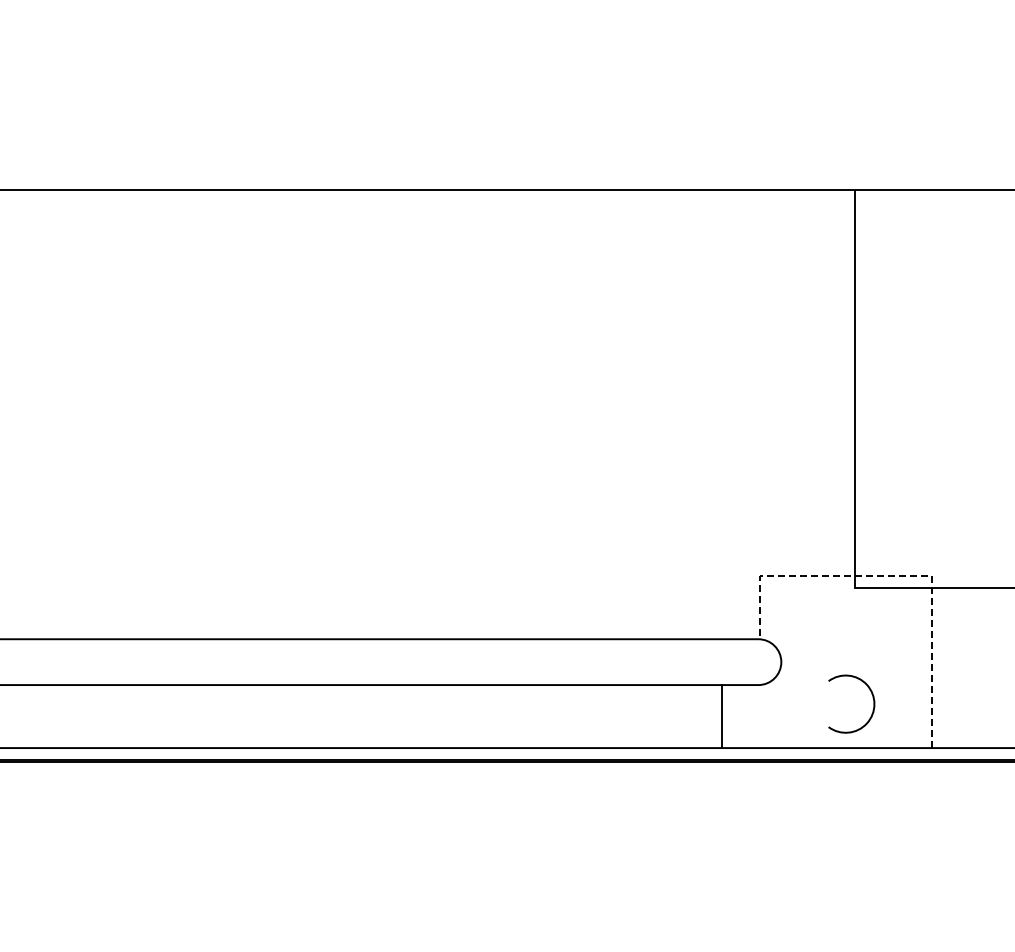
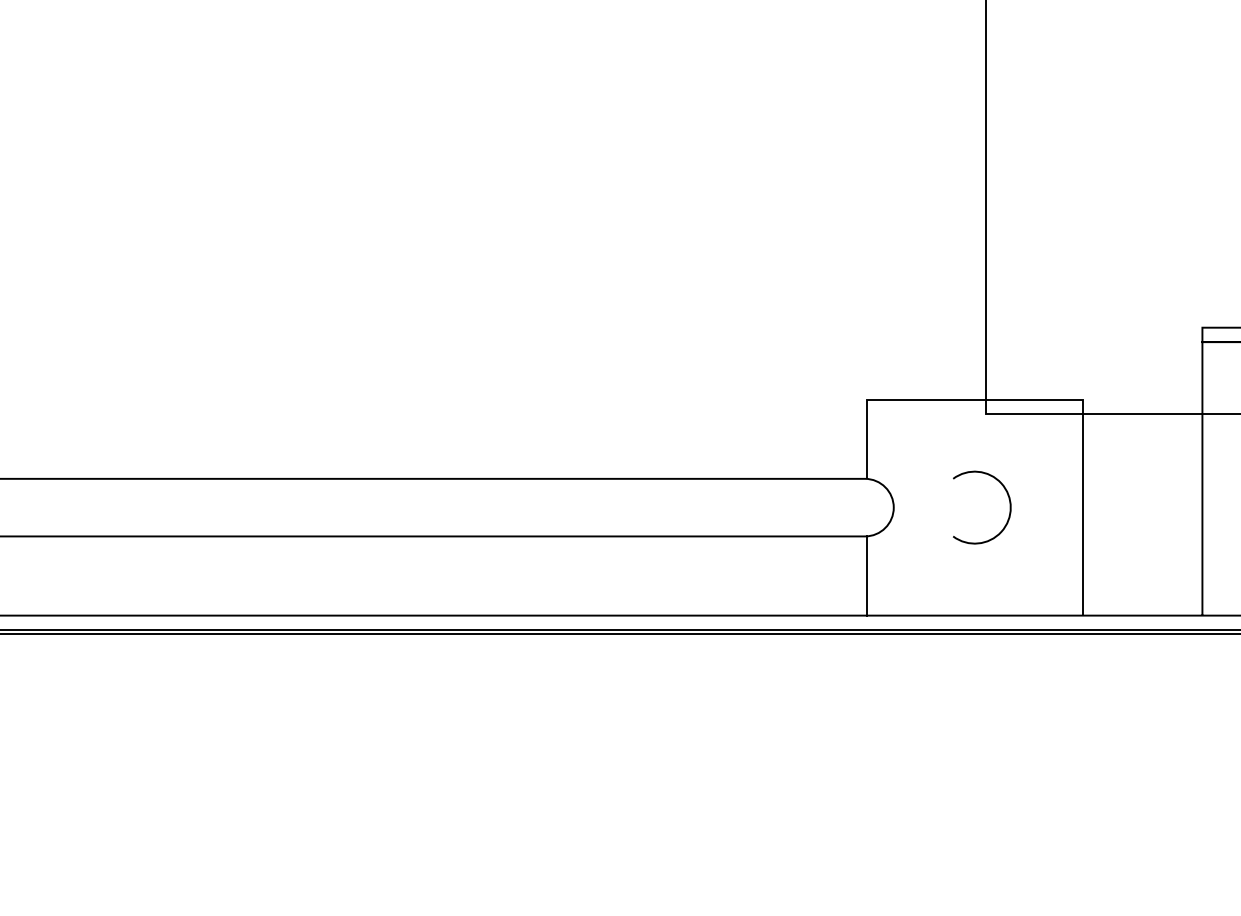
line: (899, 576) -> (1042, 400), dashed -> solid
arc: (872, 698) -> (1008, 500), moved
line: (721, 716) -> (866, 575), moved

